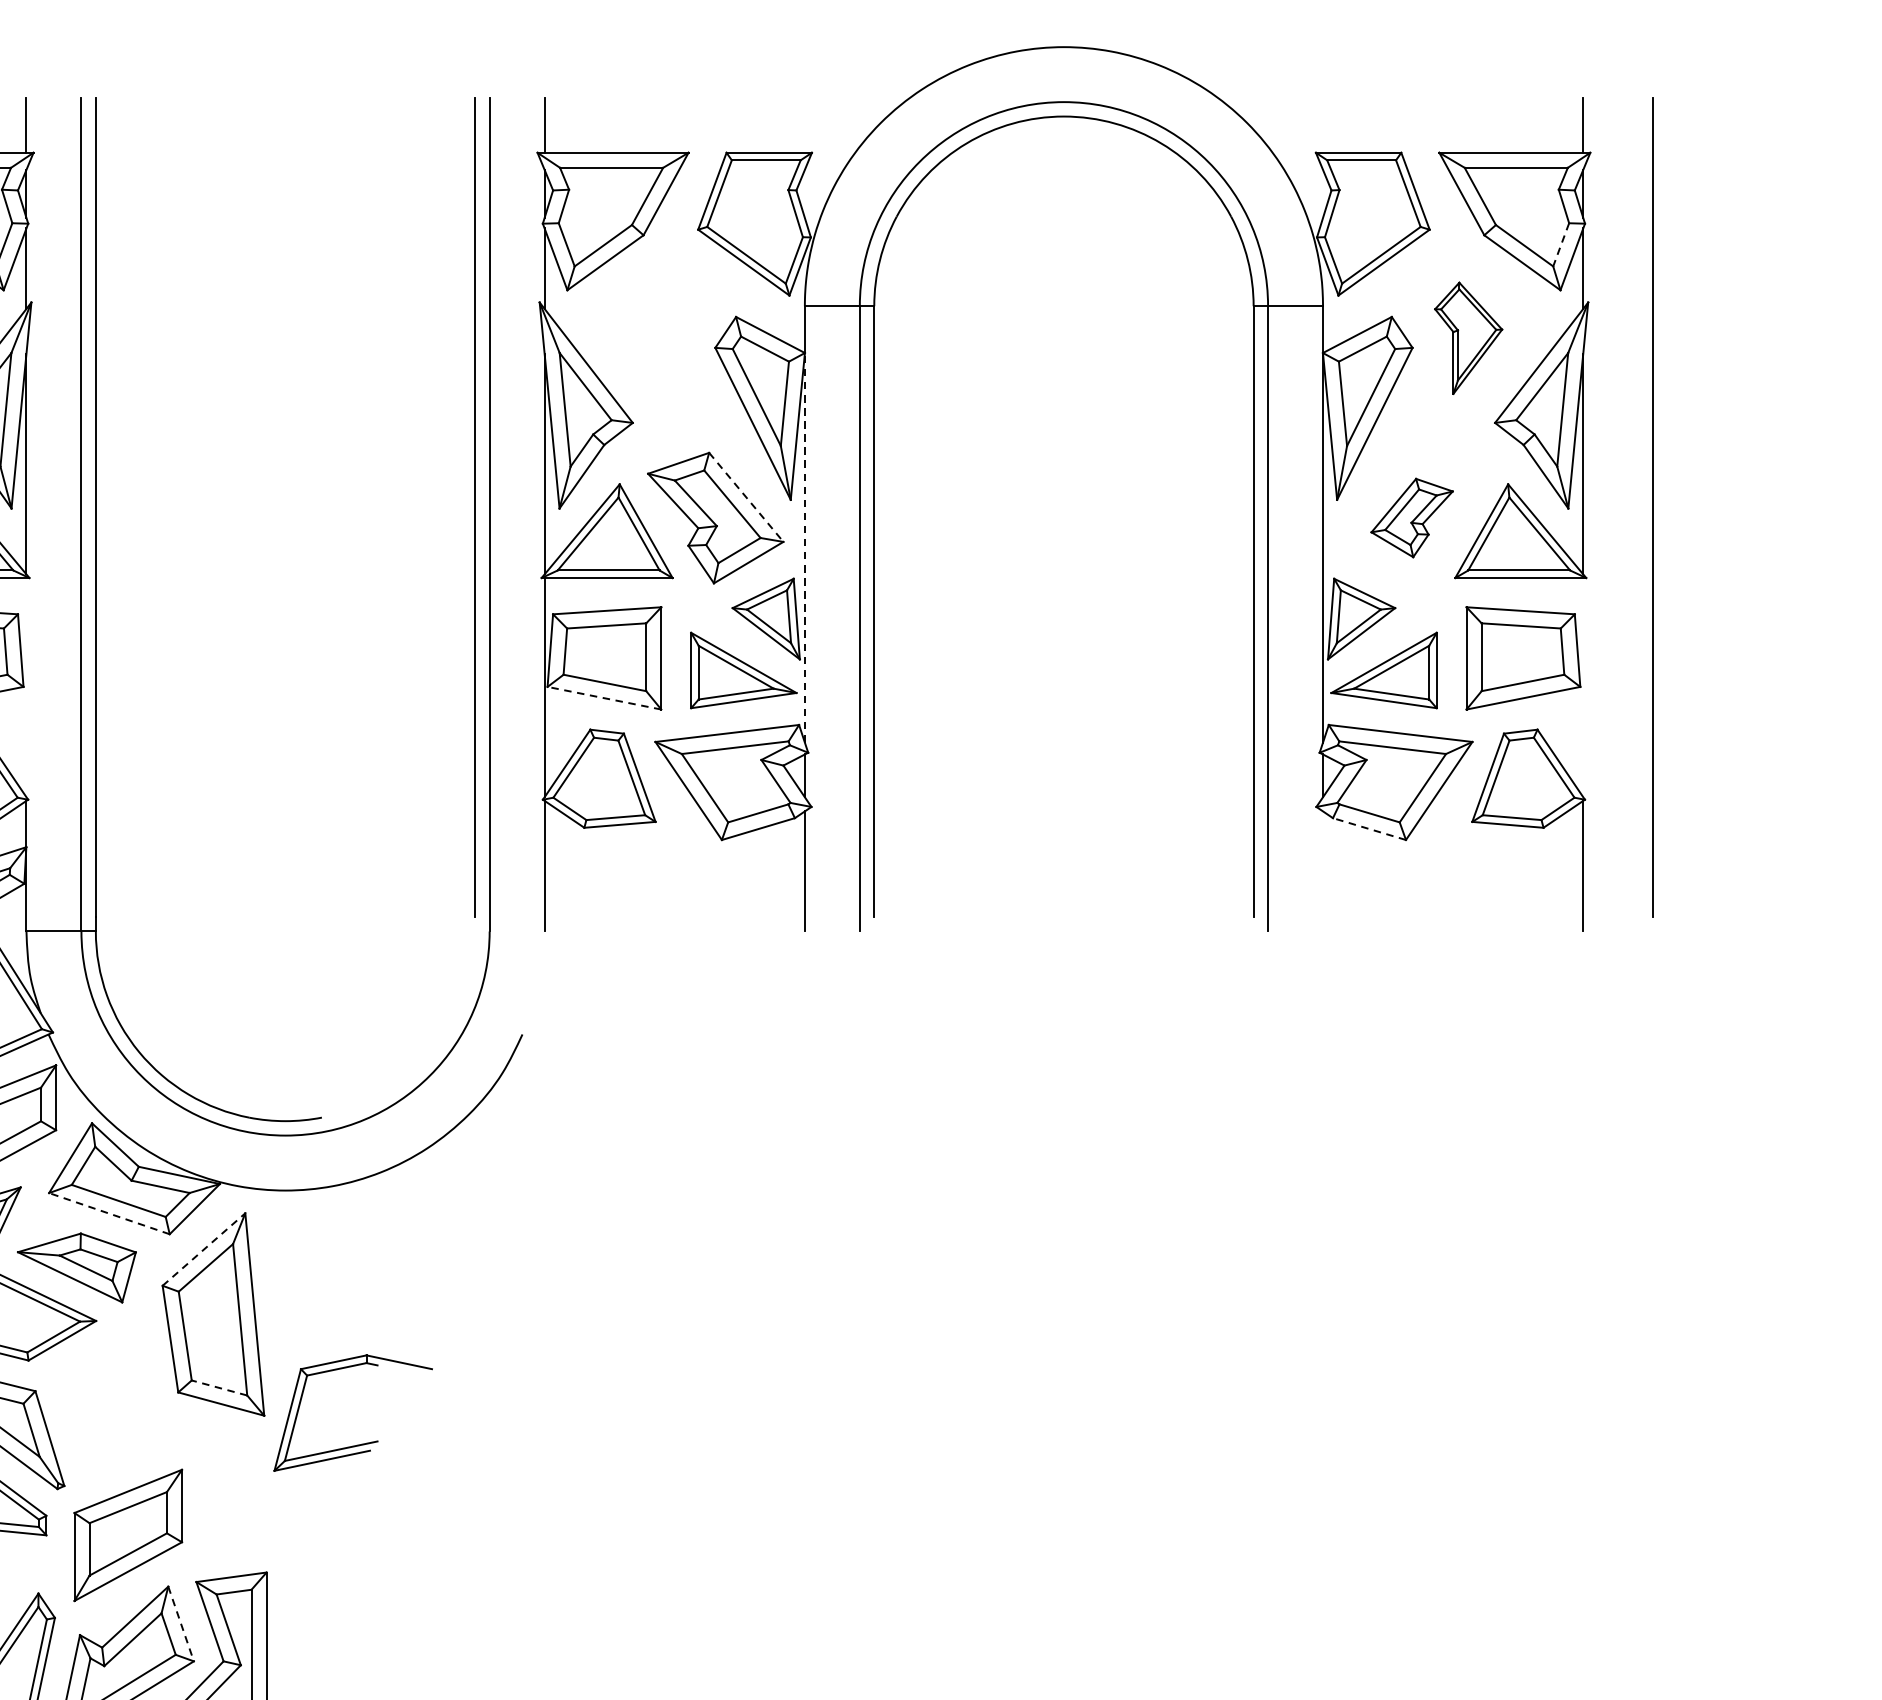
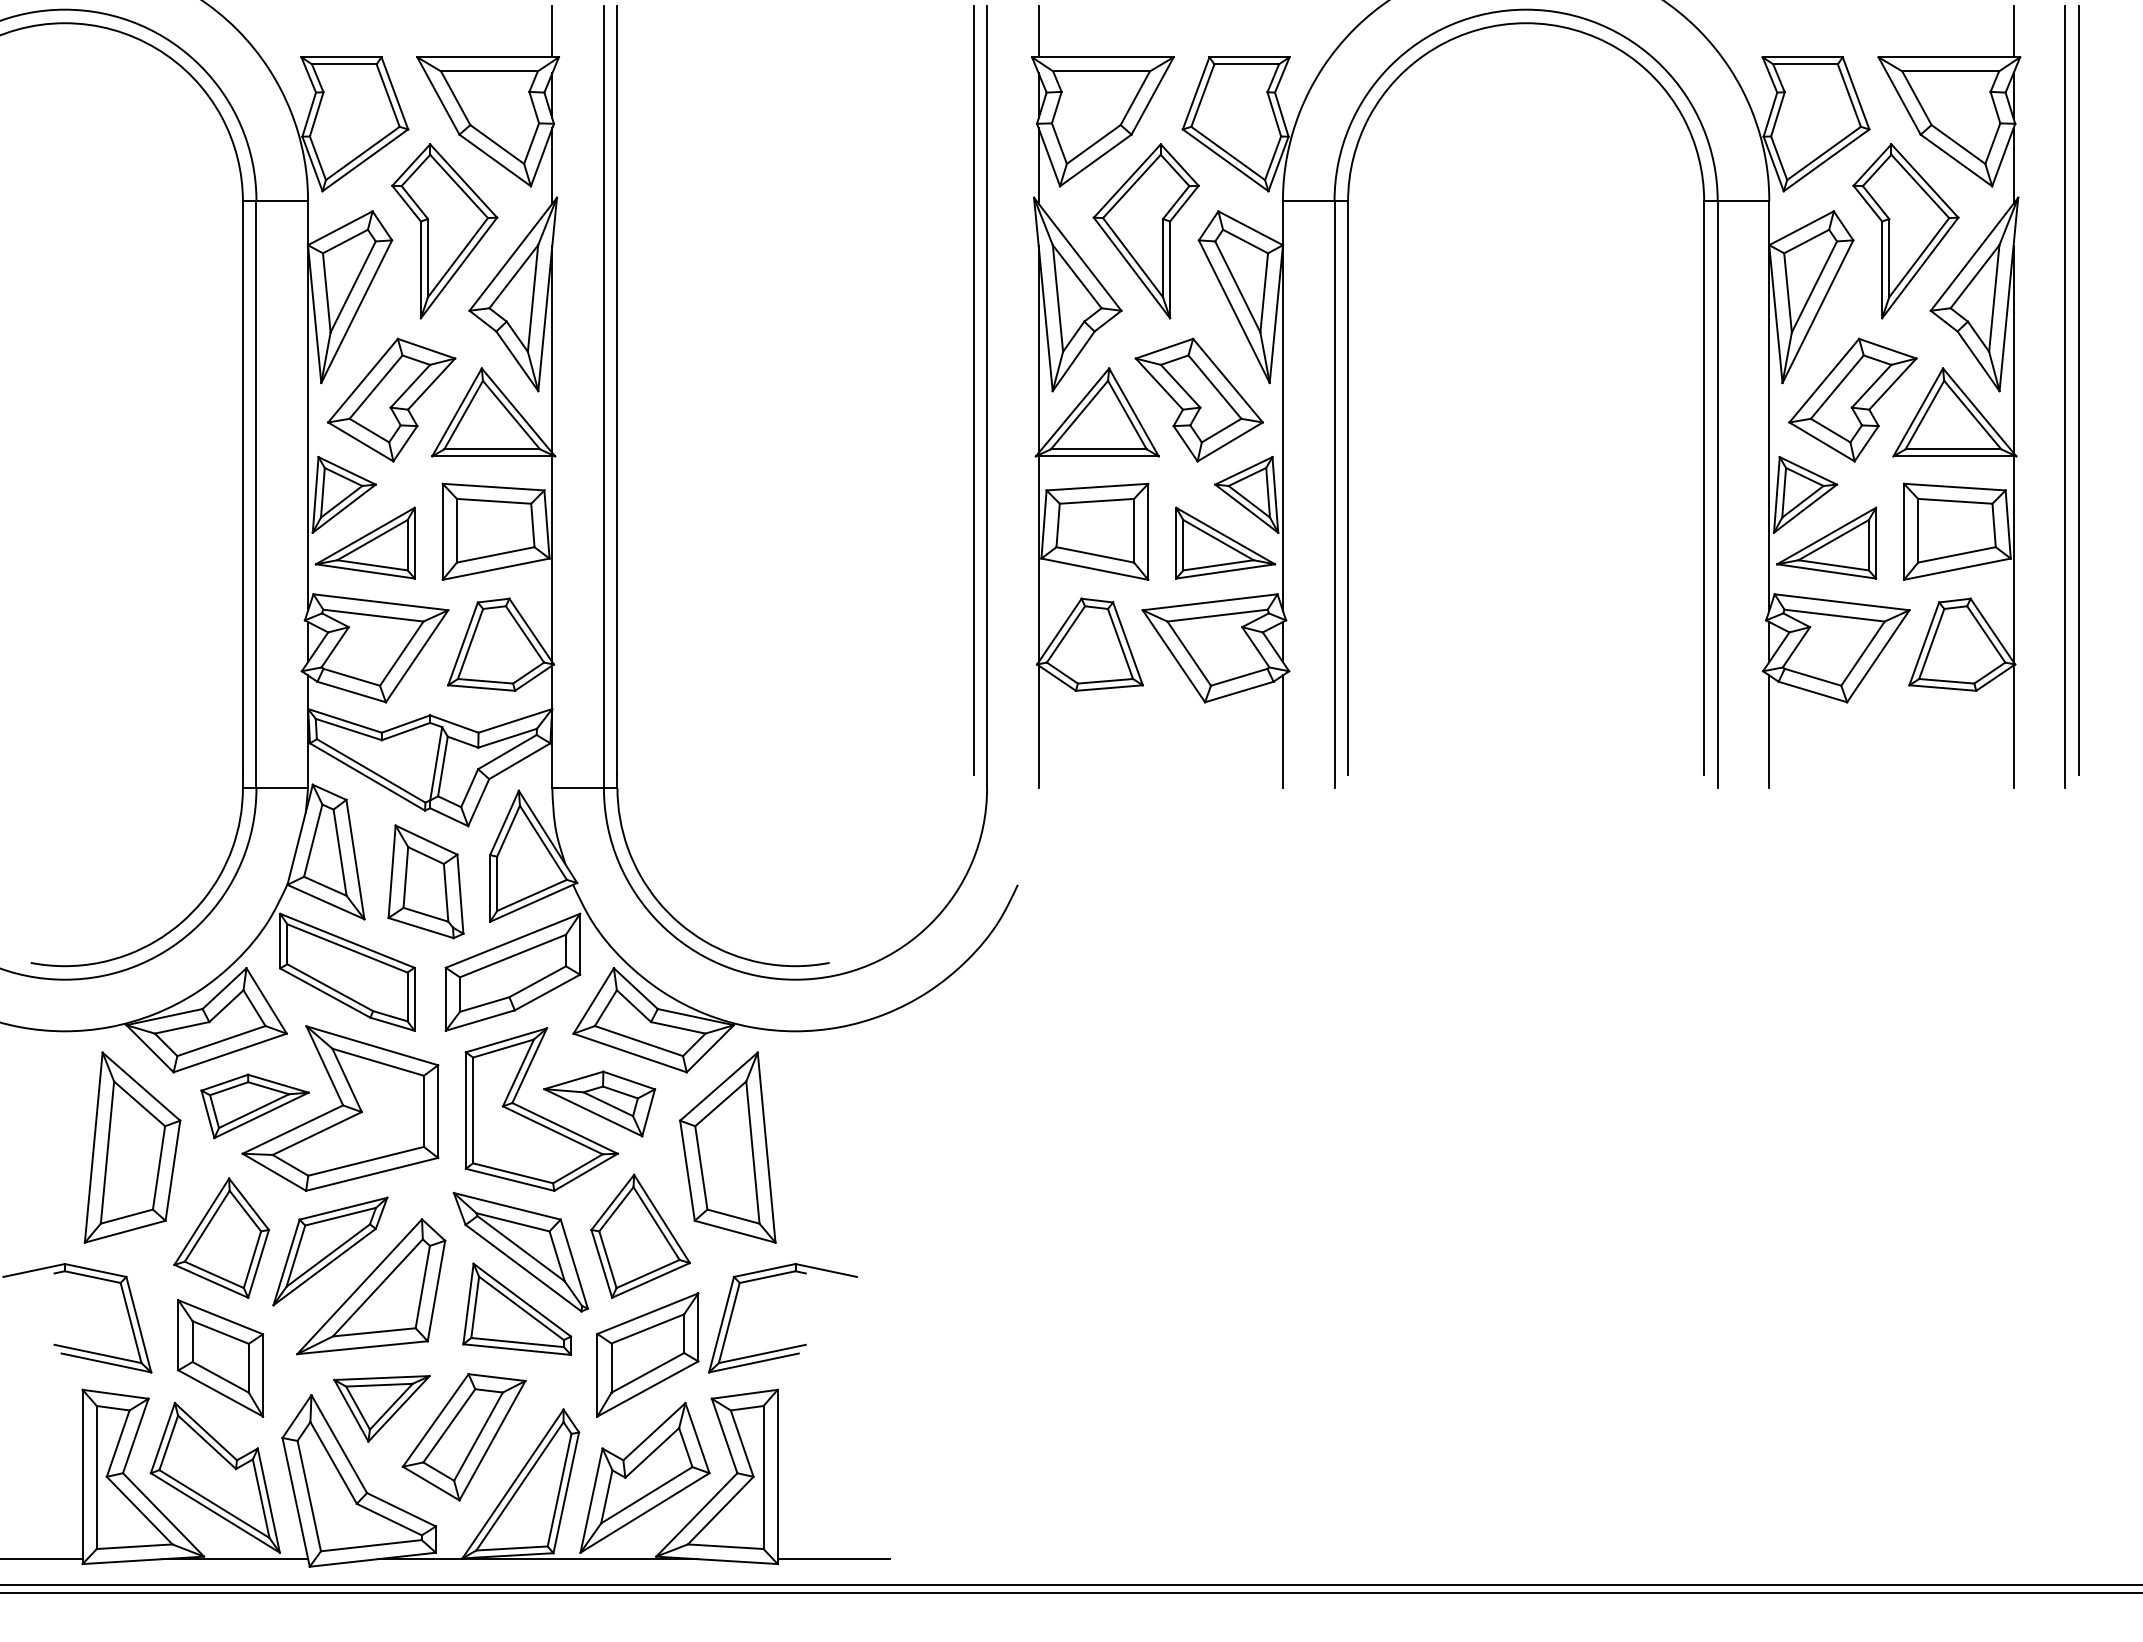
line: (1560, 244) -> (1992, 143), dashed -> solid
part: (658, 338) -> (1145, 231), added
part: (1468, 338) -> (1905, 231), size x1.67
line: (746, 498) -> (1228, 381), dashed -> solid
line: (1638, 515) -> (2065, 397), added
part: (1411, 517) -> (1852, 399), size x1.67
line: (804, 547) -> (1282, 427), dashed -> solid
line: (26, 687) -> (552, 559), added
line: (1583, 687) -> (2013, 559), added
line: (604, 698) -> (1094, 569), dashed -> solid
line: (1369, 829) -> (1812, 692), dashed -> solid
line: (1323, 871) -> (1769, 731), added
line: (109, 1214) -> (630, 1053), dashed -> solid
line: (203, 1249) -> (718, 1086), dashed -> solid
line: (219, 1387) -> (733, 1216), dashed -> solid
part: (120, 1408) -> (640, 1235), added
part: (362, 1443) -> (791, 1346), moved
line: (181, 1624) -> (697, 1438), dashed -> solid

